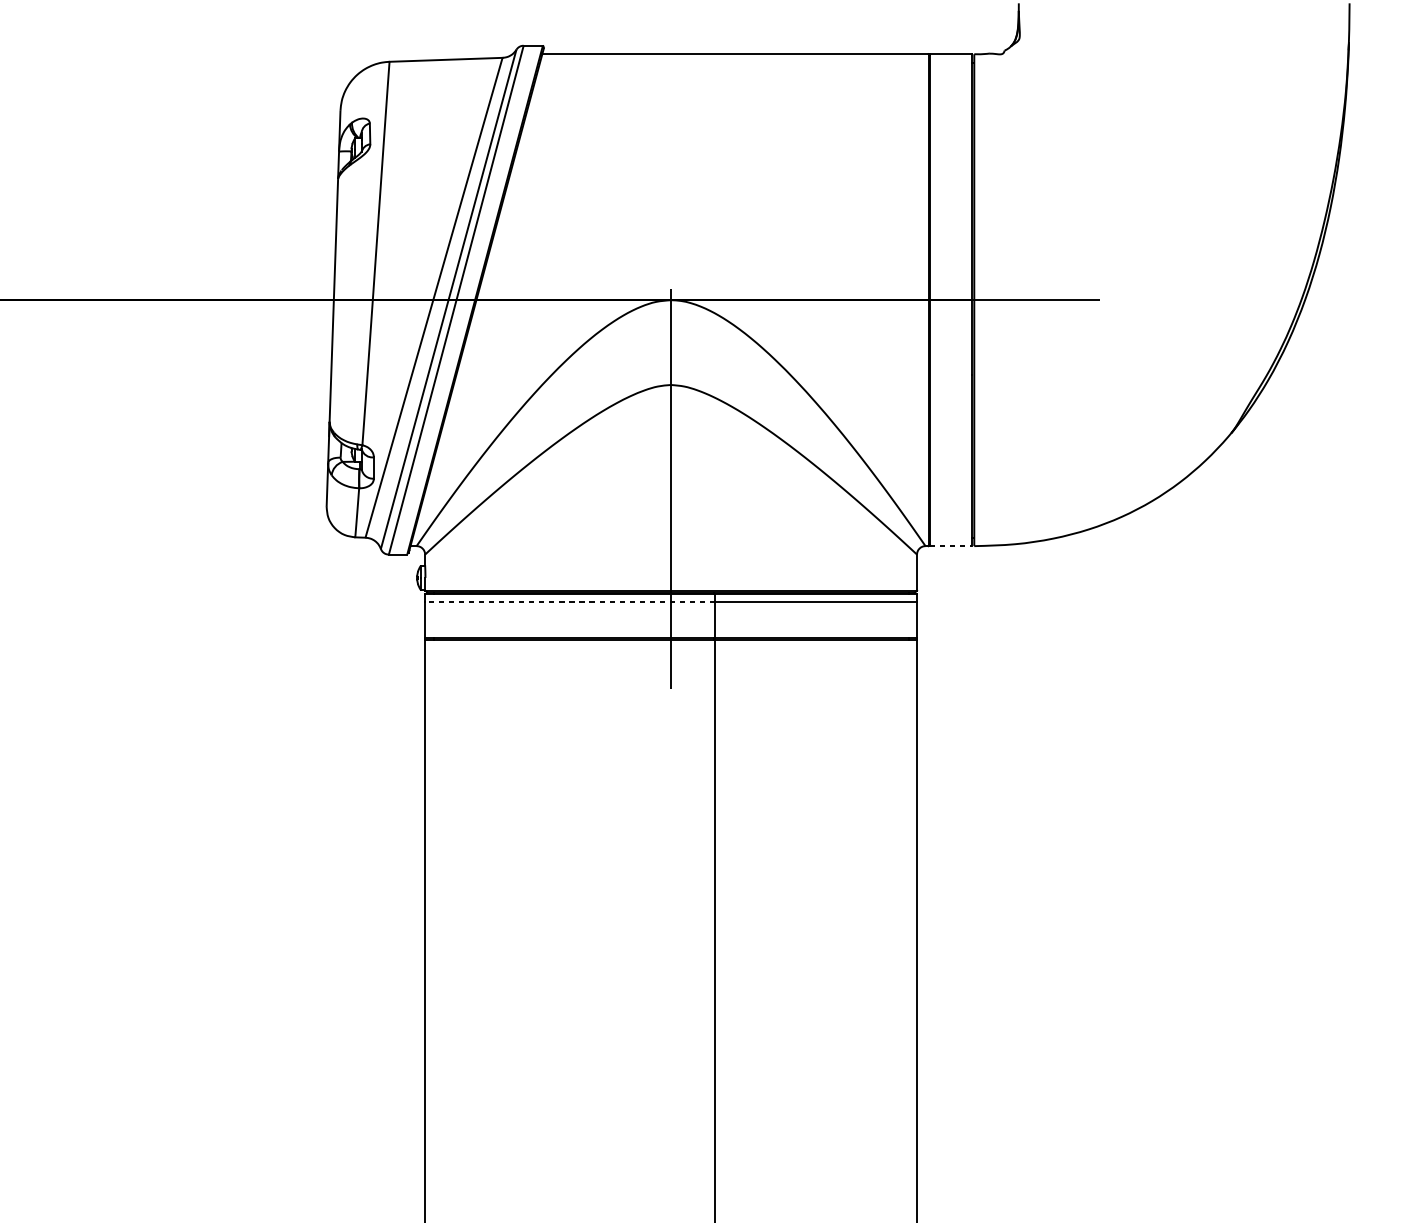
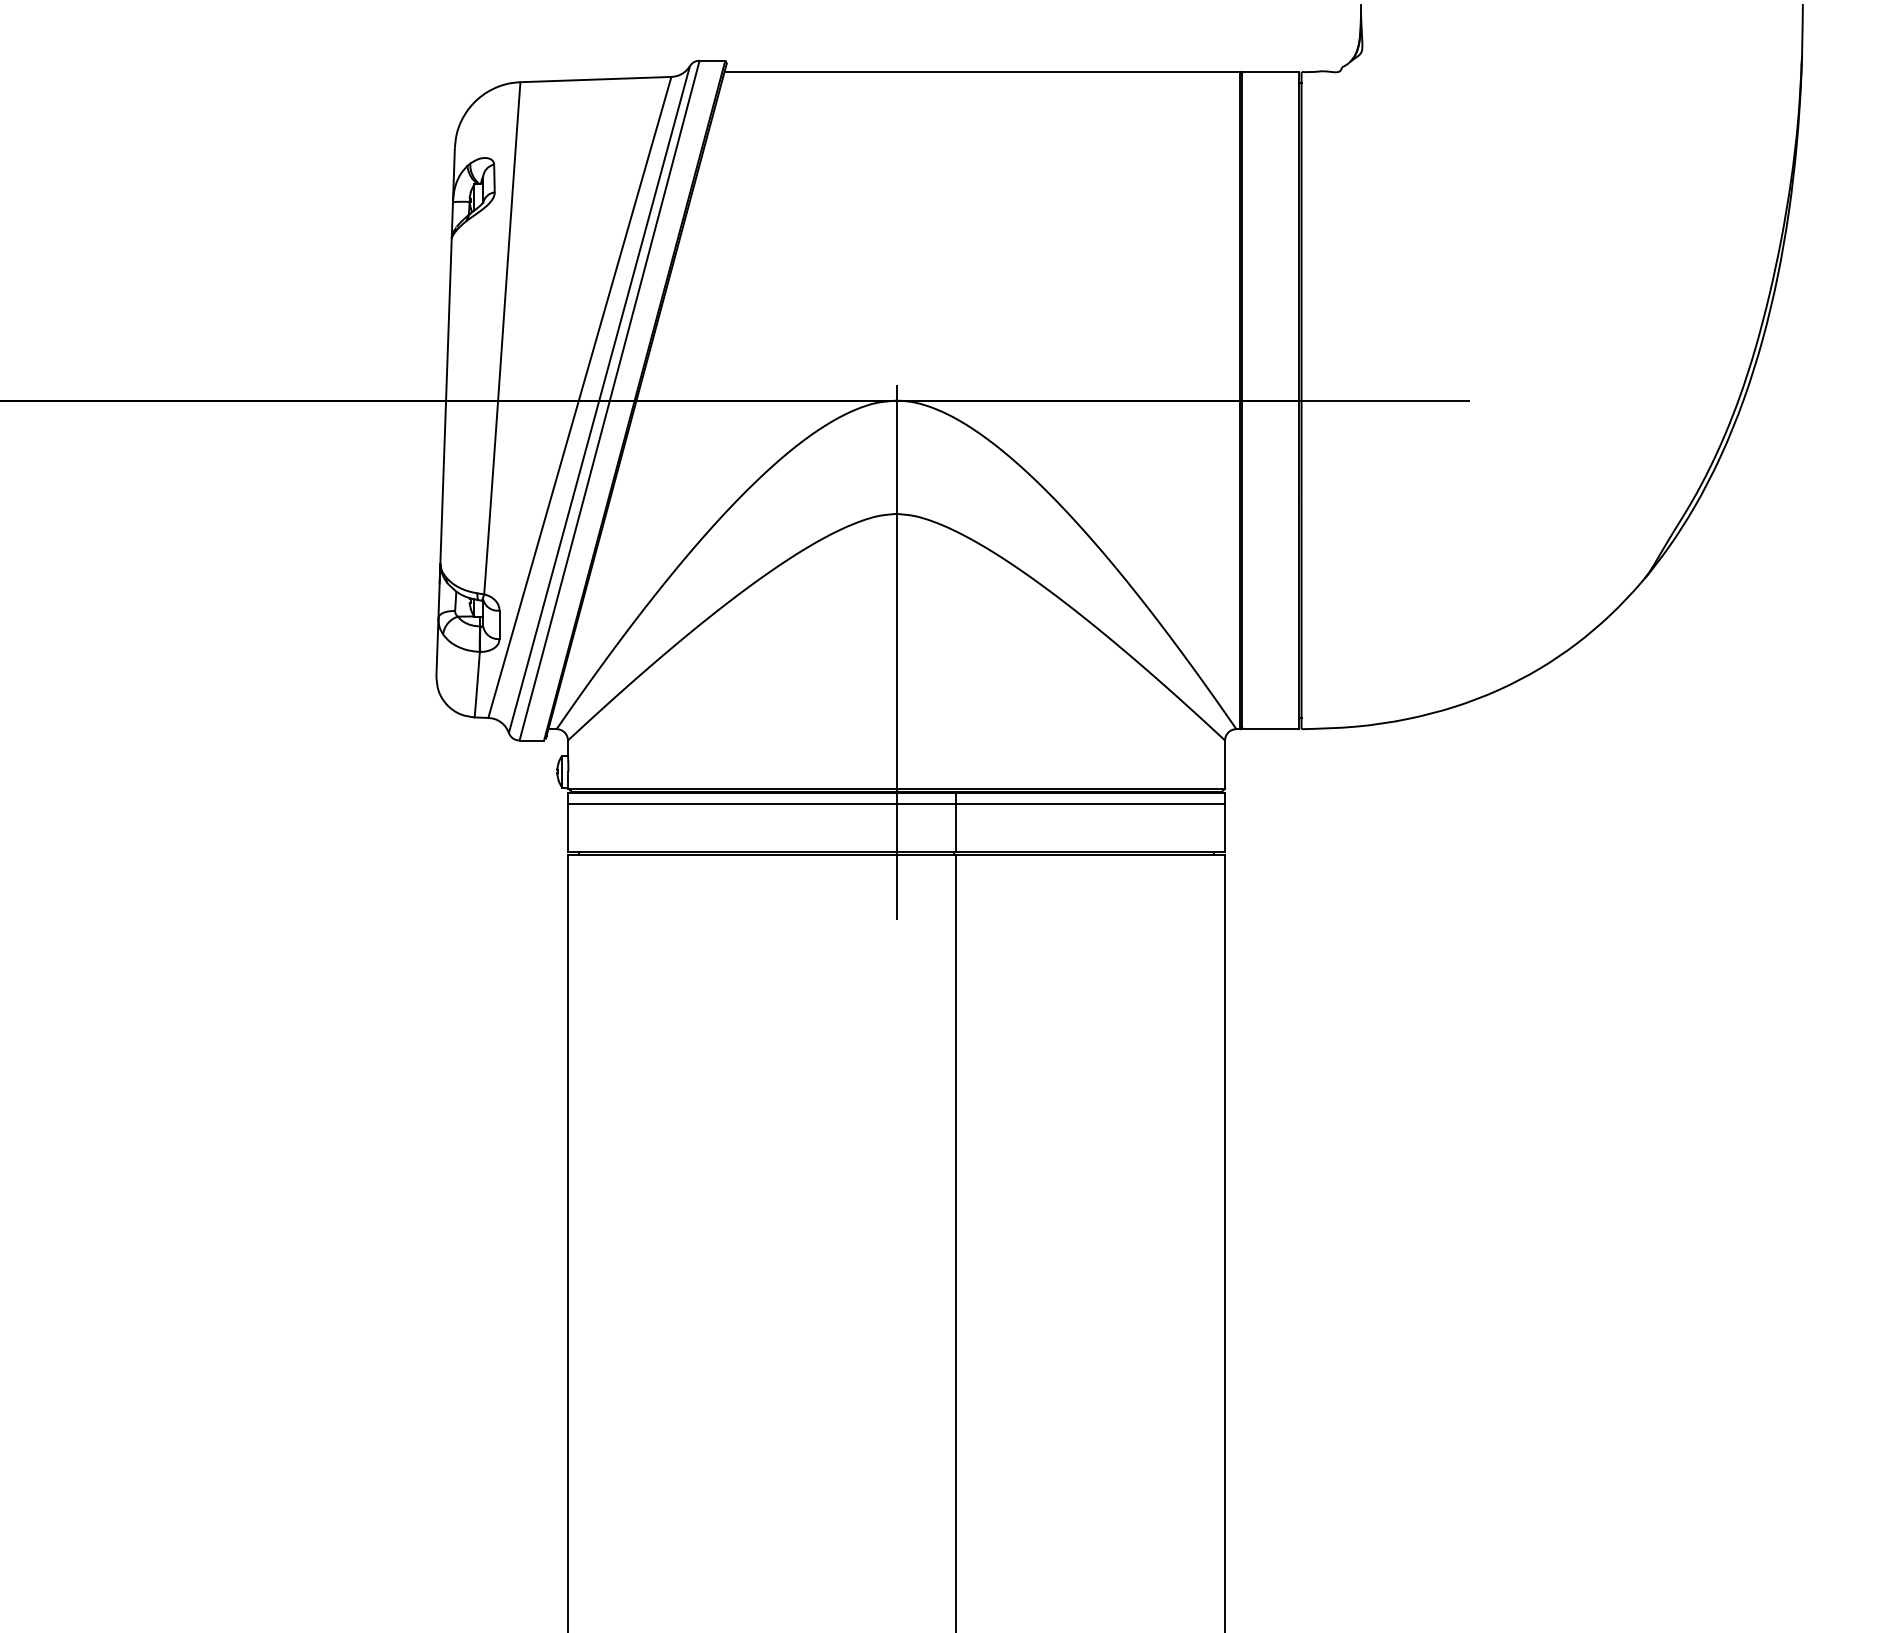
line: (951, 546) -> (1270, 729), dashed -> solid
line: (570, 601) -> (761, 803), dashed -> solid

